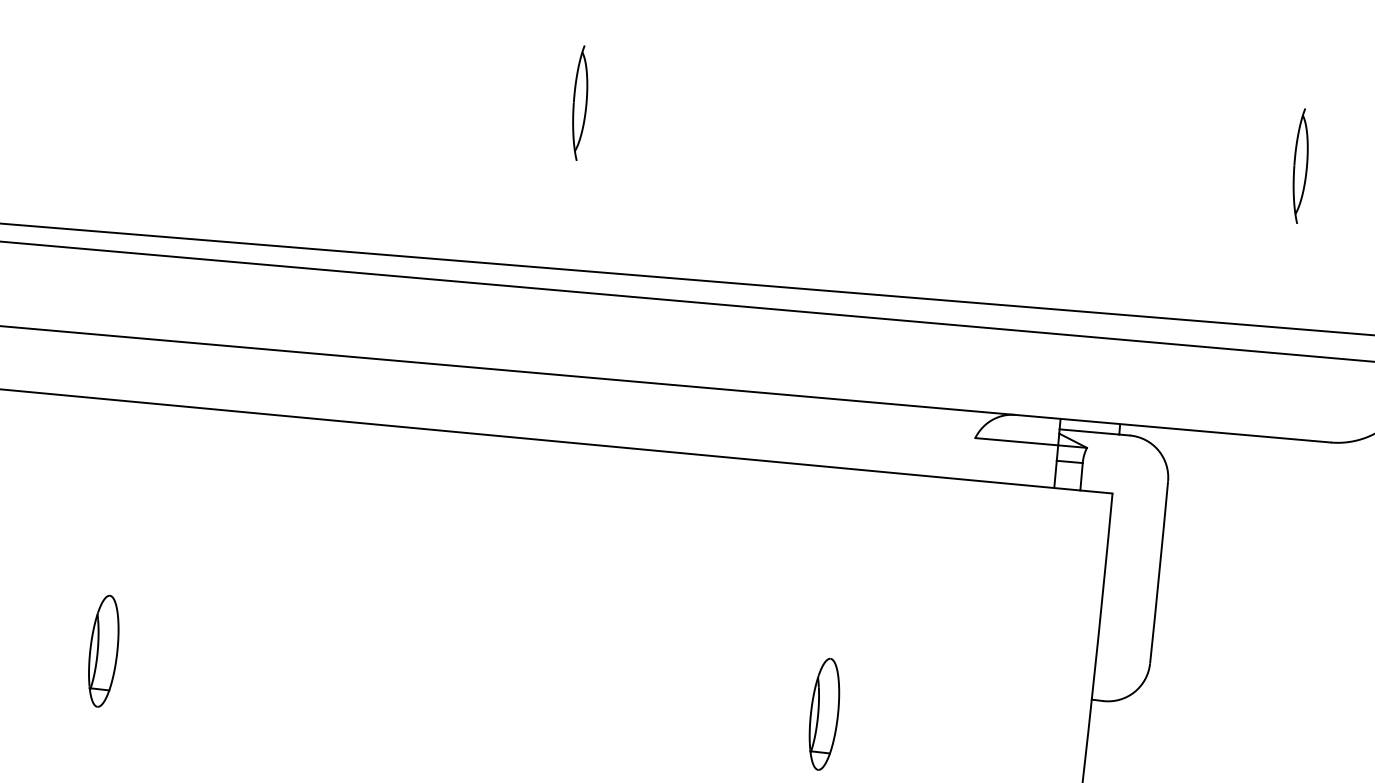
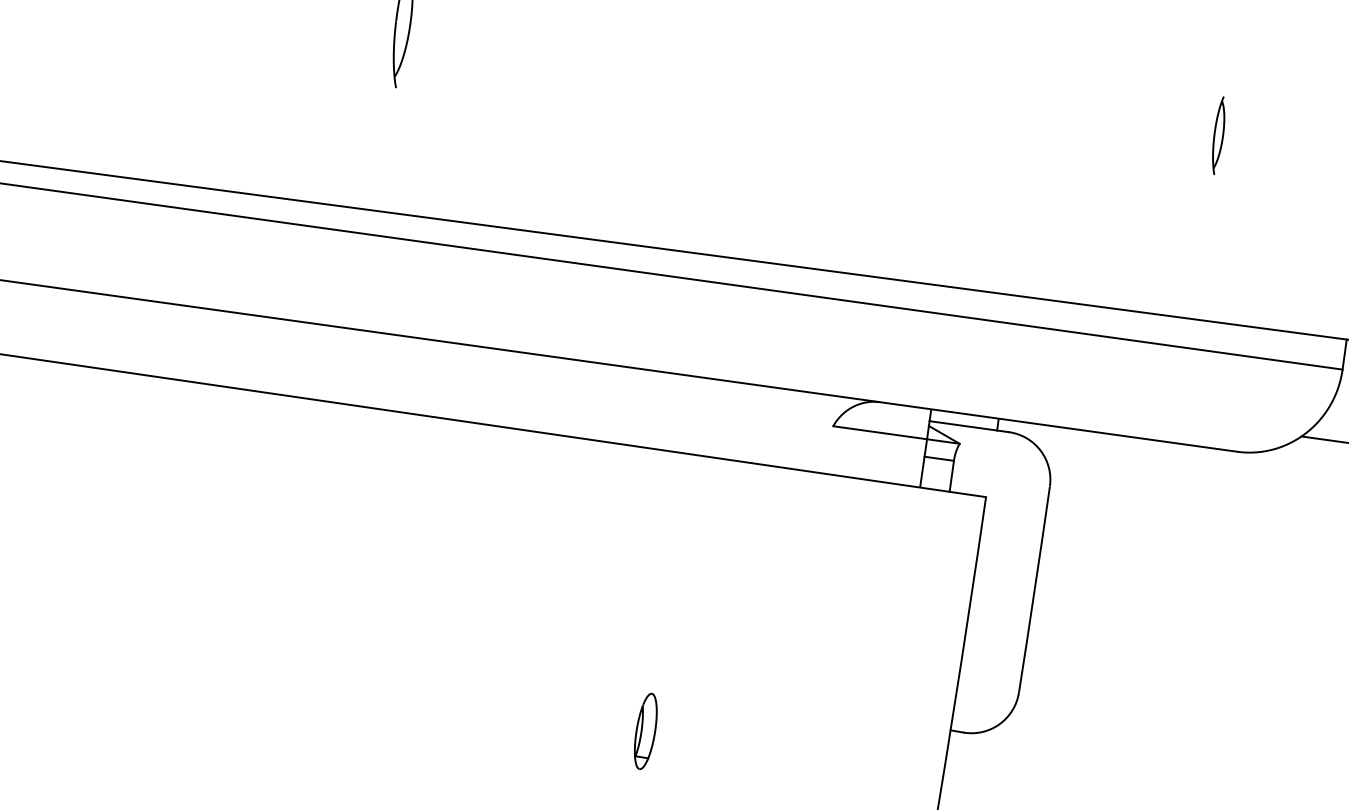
part: (1300, 165) -> (1218, 135), size x0.6
part: (824, 713) -> (645, 730), size x0.6

